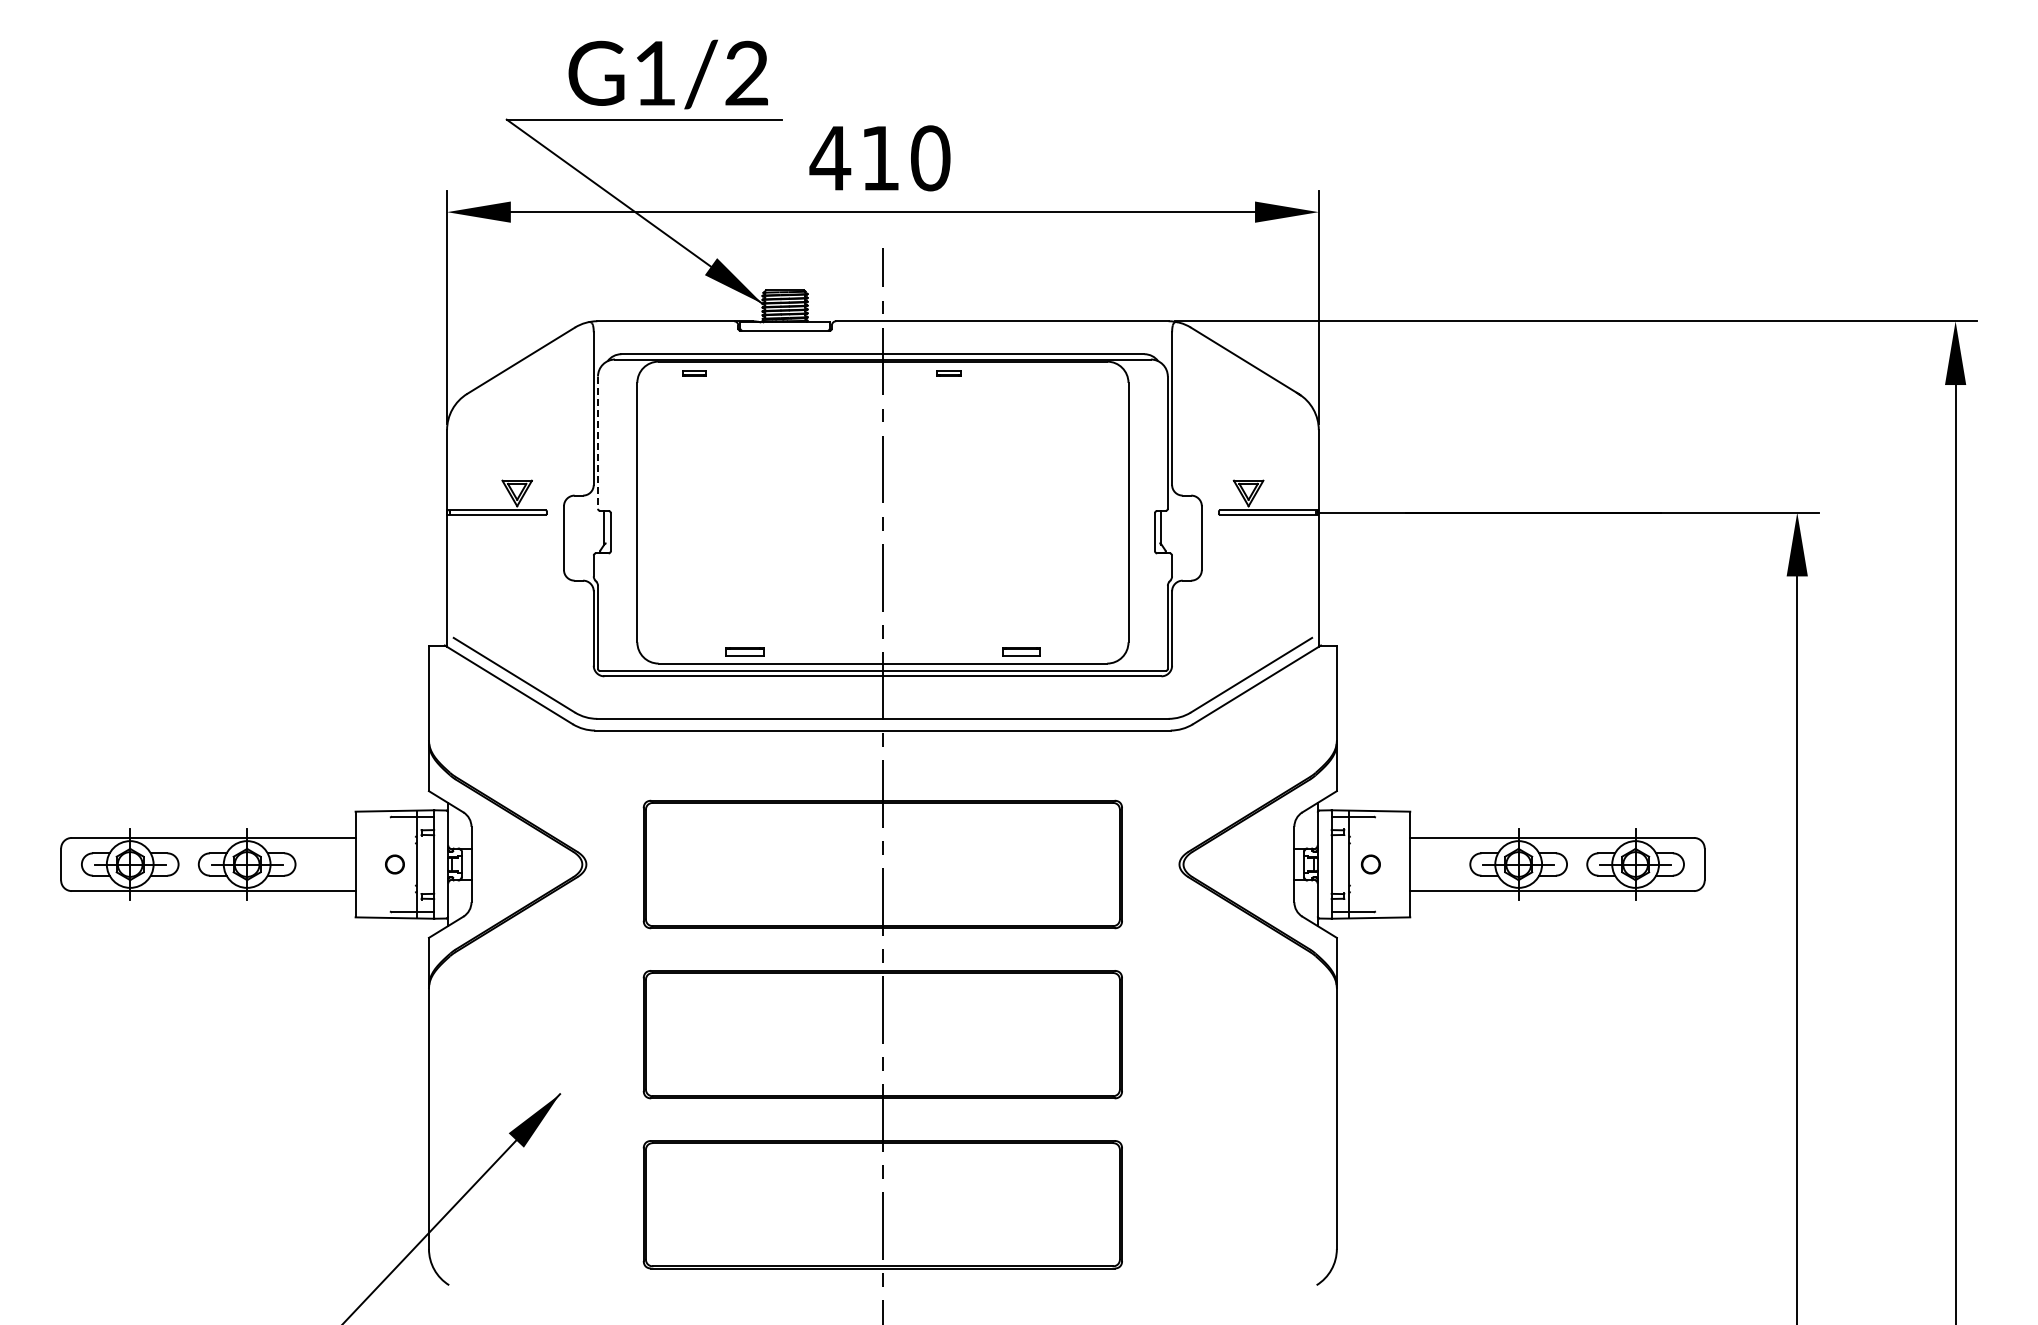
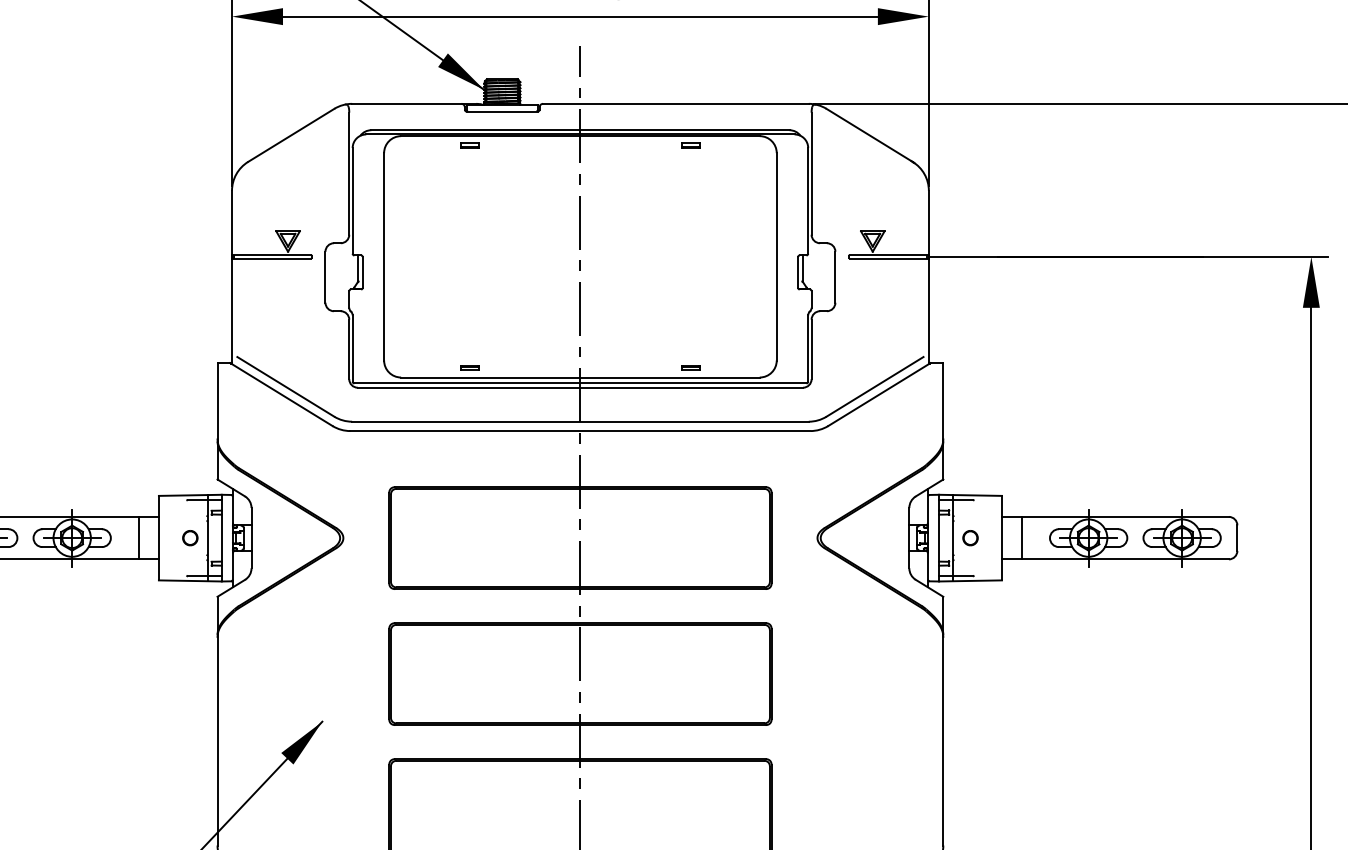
part: (694, 373) -> (469, 145), moved
part: (948, 373) -> (690, 145), moved
line: (598, 443) -> (353, 201), dashed -> solid
part: (744, 651) -> (469, 367), size x0.62
part: (1020, 651) -> (690, 367), size x0.62
line: (331, 864) -> (139, 538), added
line: (1434, 864) -> (1021, 538), added

